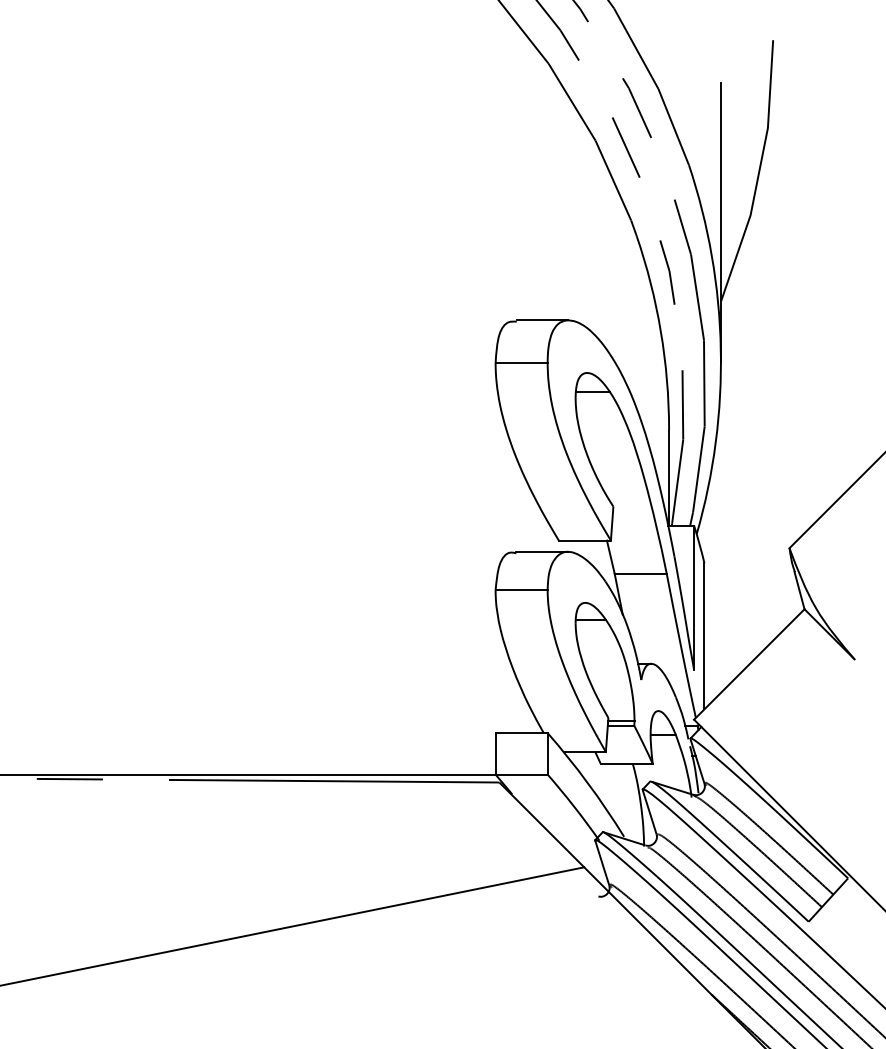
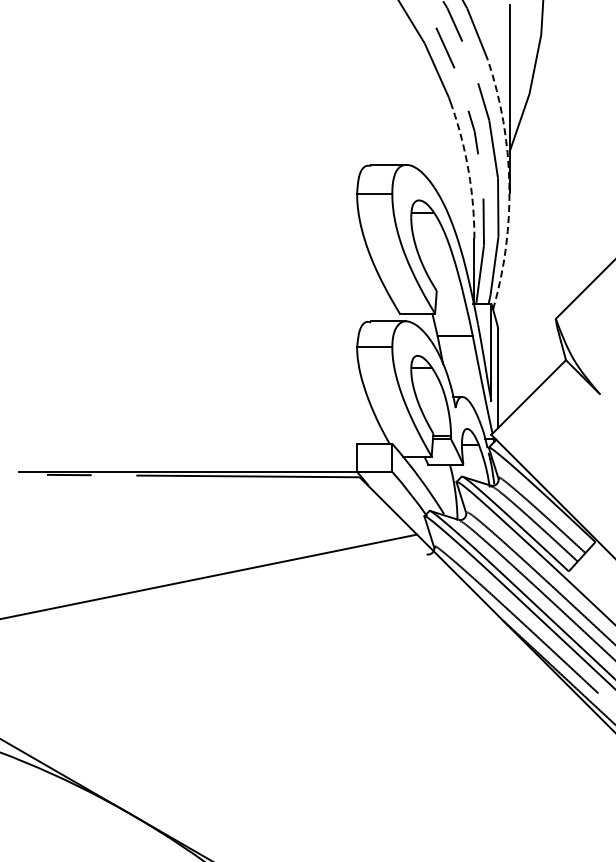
arc: (660, 331) -> (468, 172), solid -> dashed
arc: (720, 349) -> (509, 184), solid -> dashed

